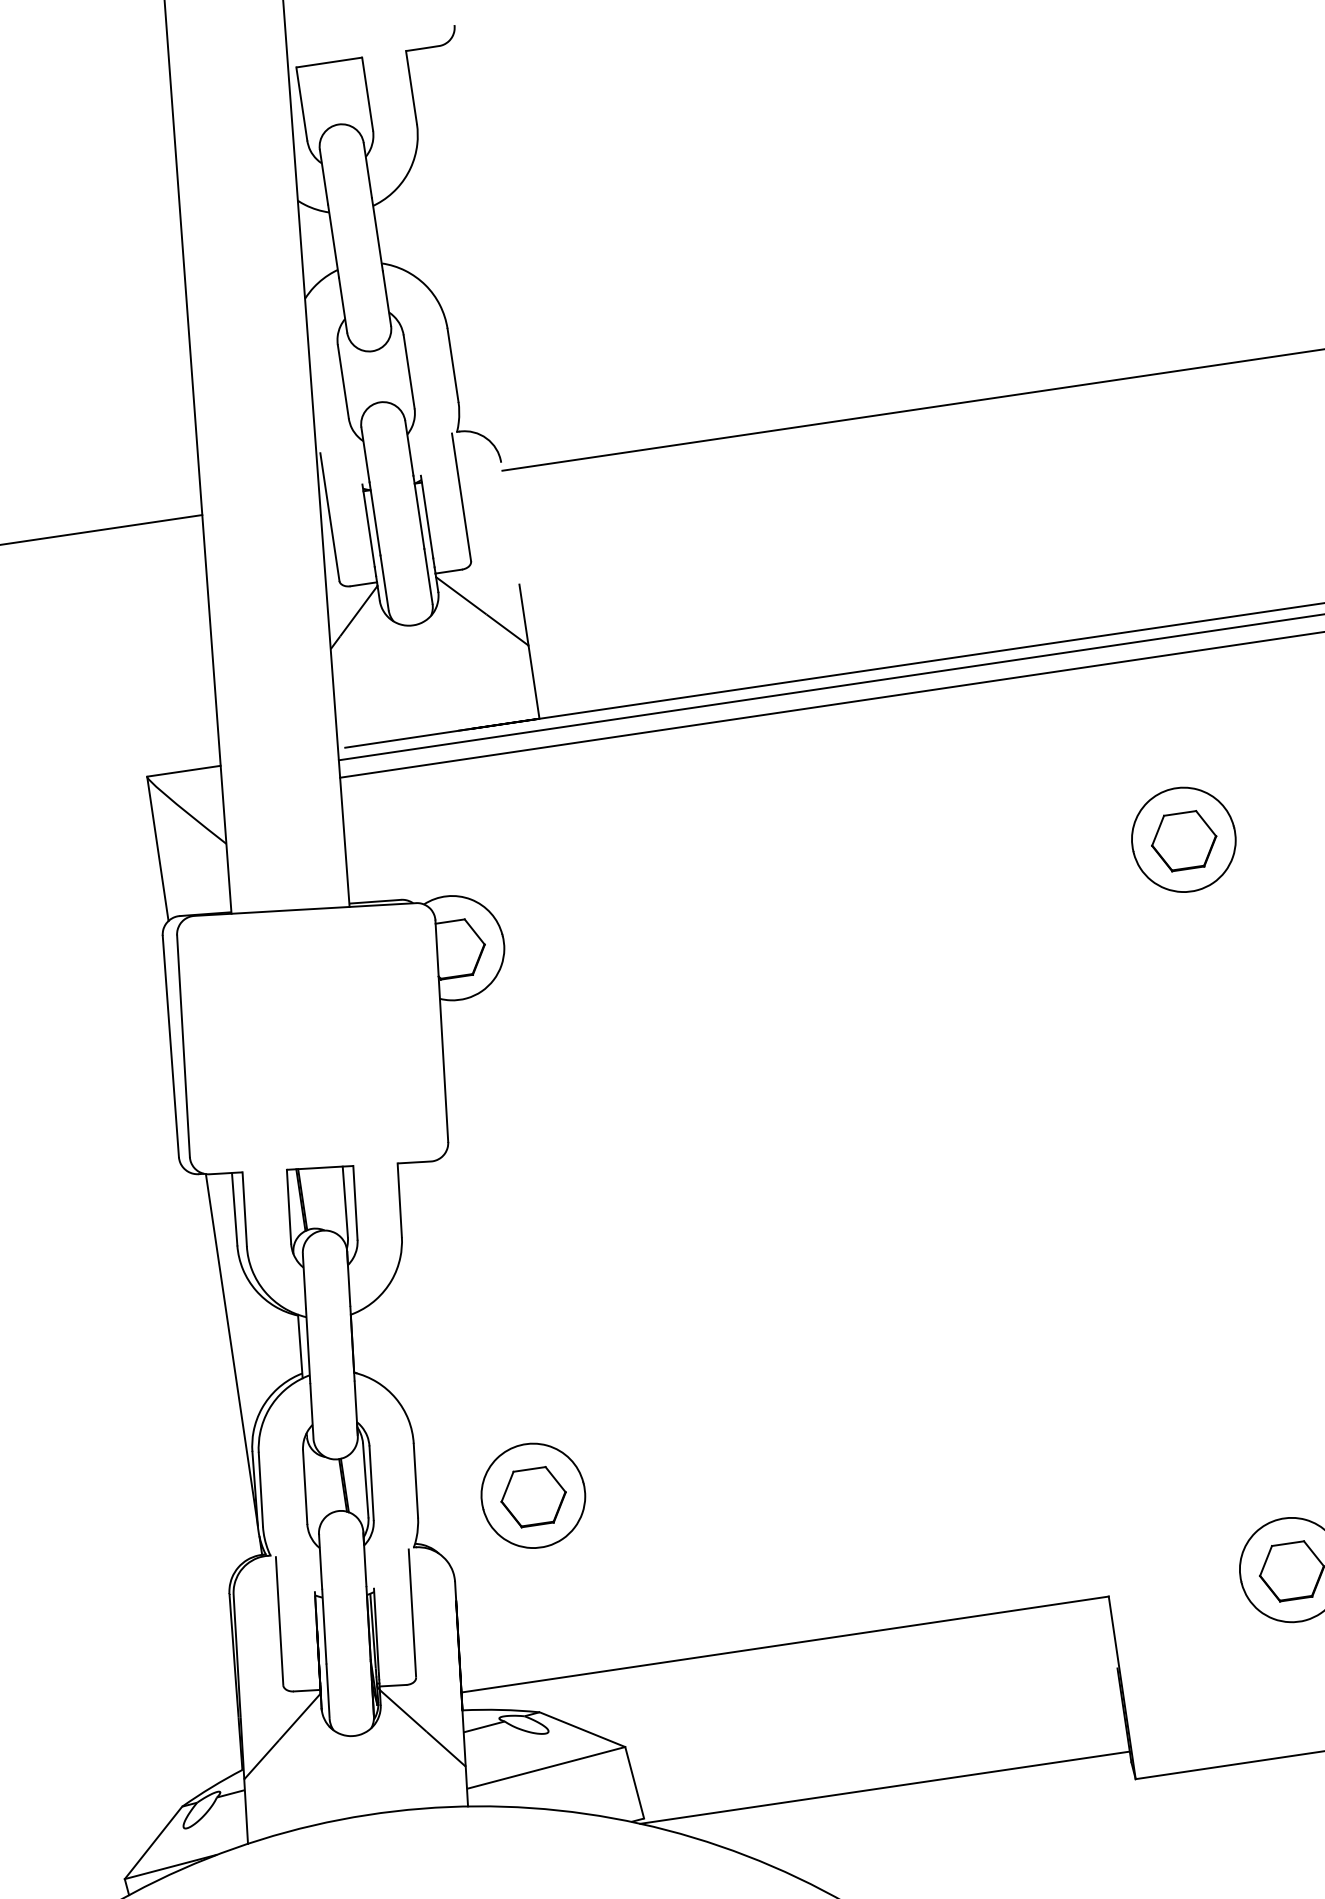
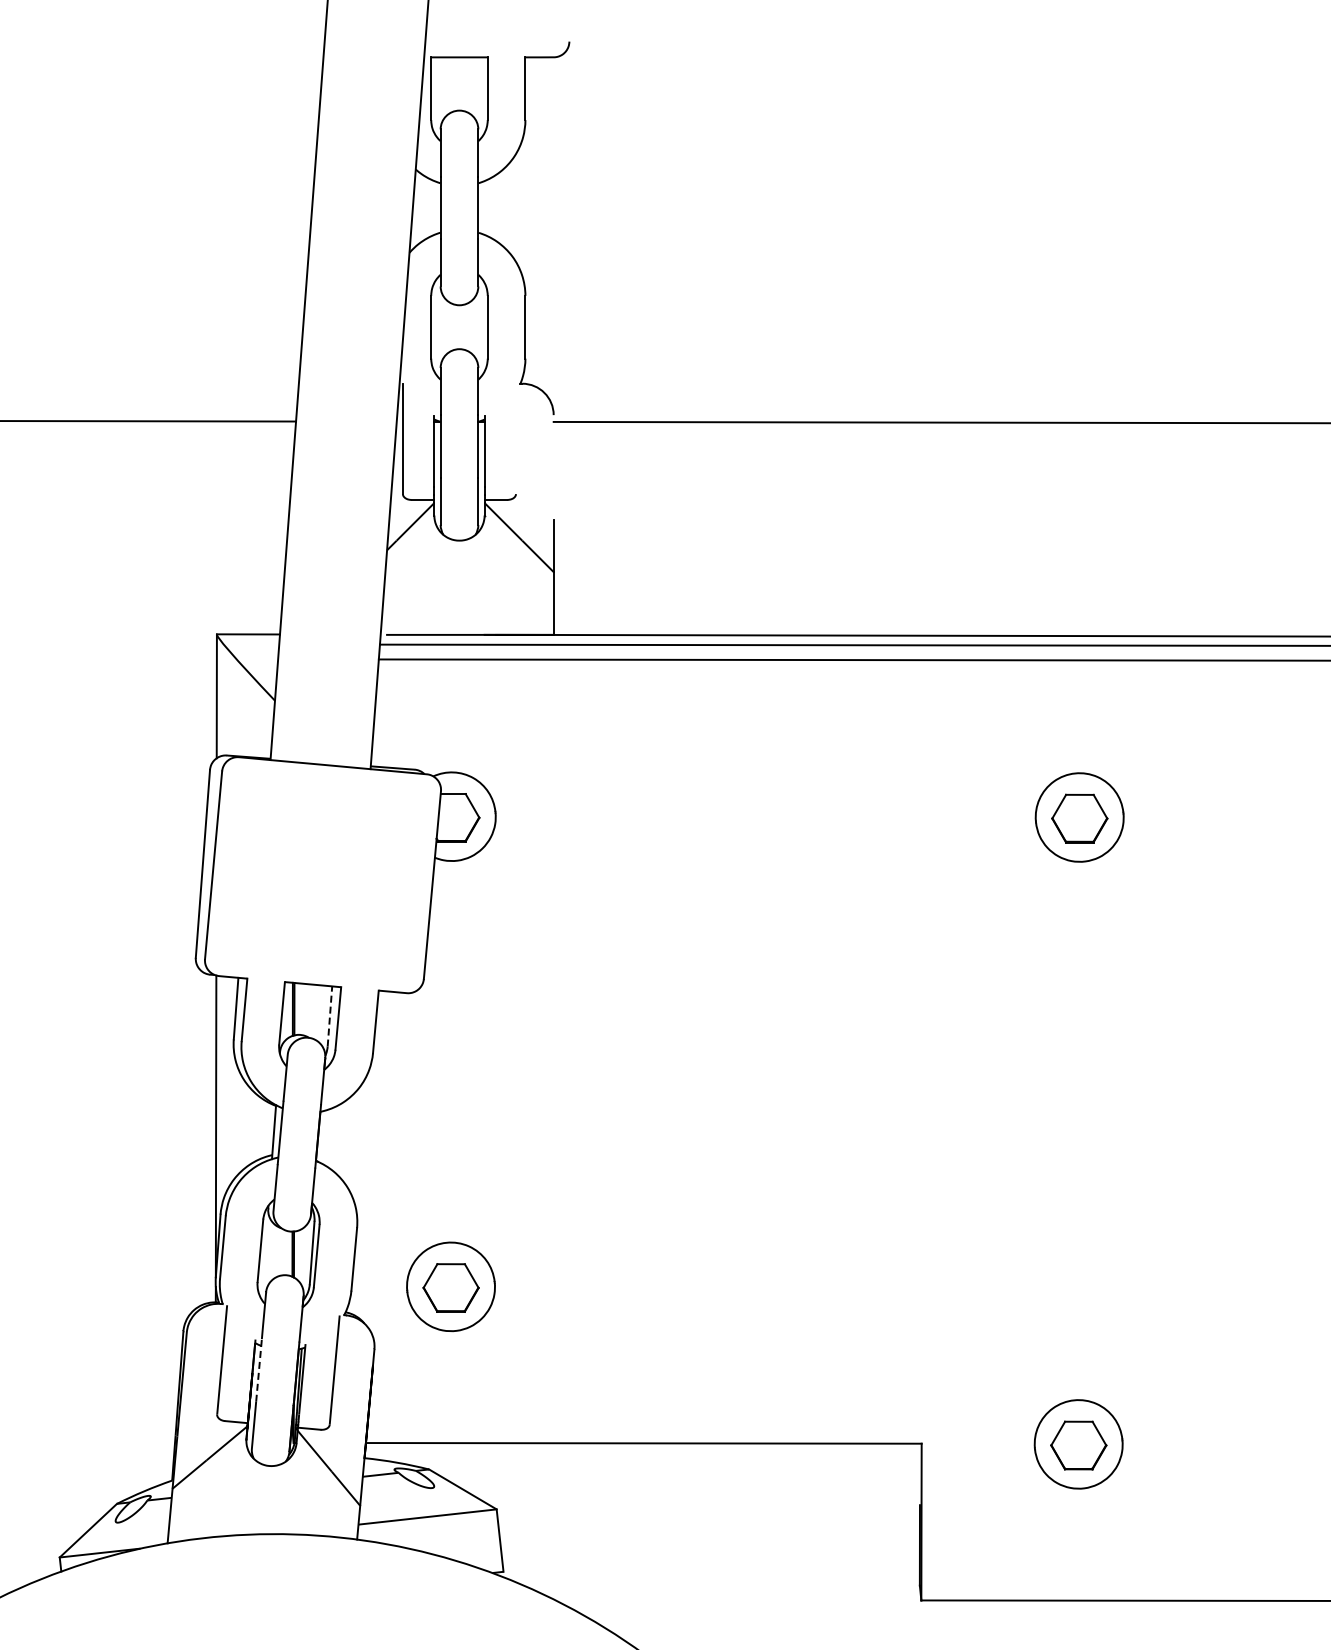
line: (462, 497) -> (516, 439), removed
line: (344, 1200) -> (329, 1015), solid -> dashed
line: (324, 1625) -> (259, 1369), solid -> dashed
line: (884, 1786) -> (709, 1575), removed

